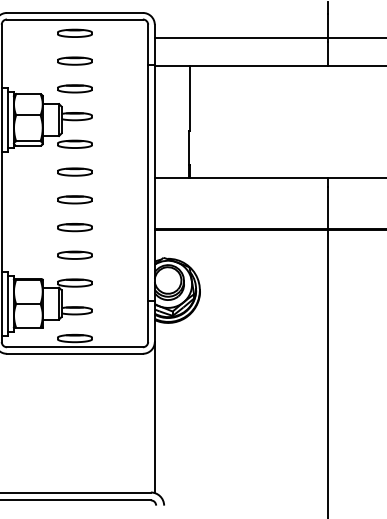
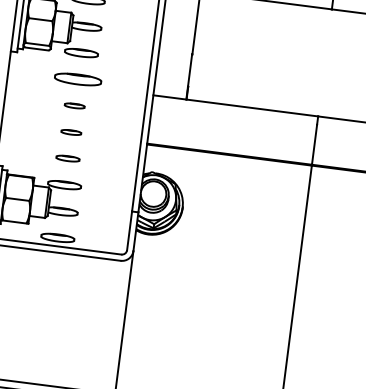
part: (74, 171) -> (77, 78), size x1.4
part: (74, 199) -> (74, 105), size x0.6
part: (74, 227) -> (70, 132), size x0.6
part: (74, 254) -> (67, 157), size x0.7

